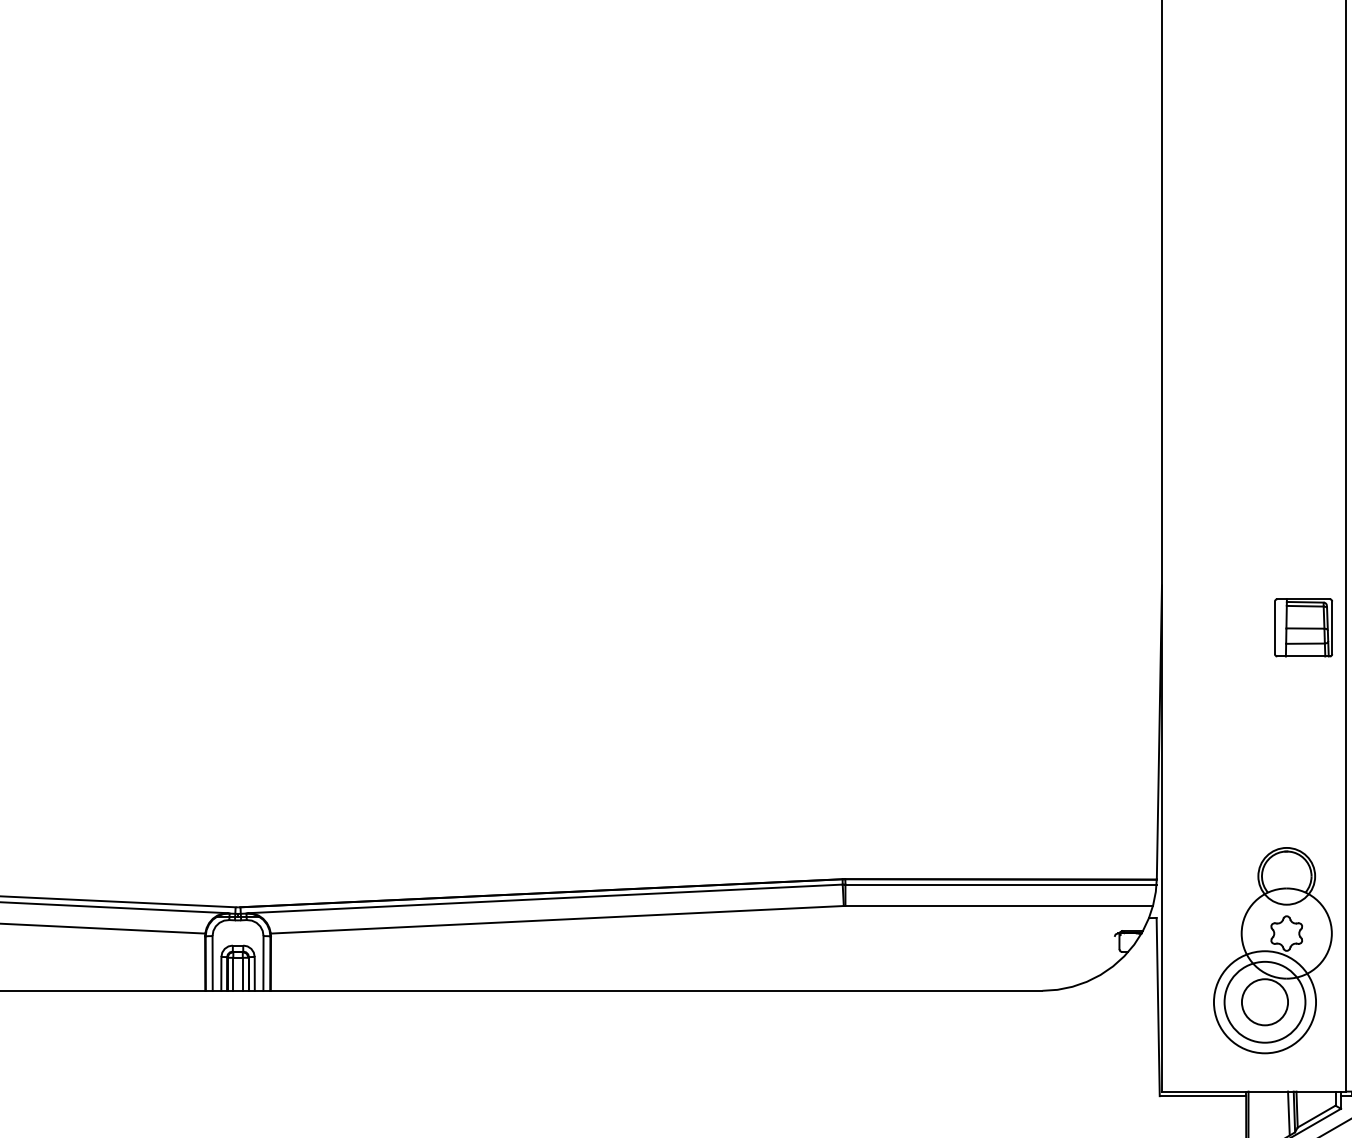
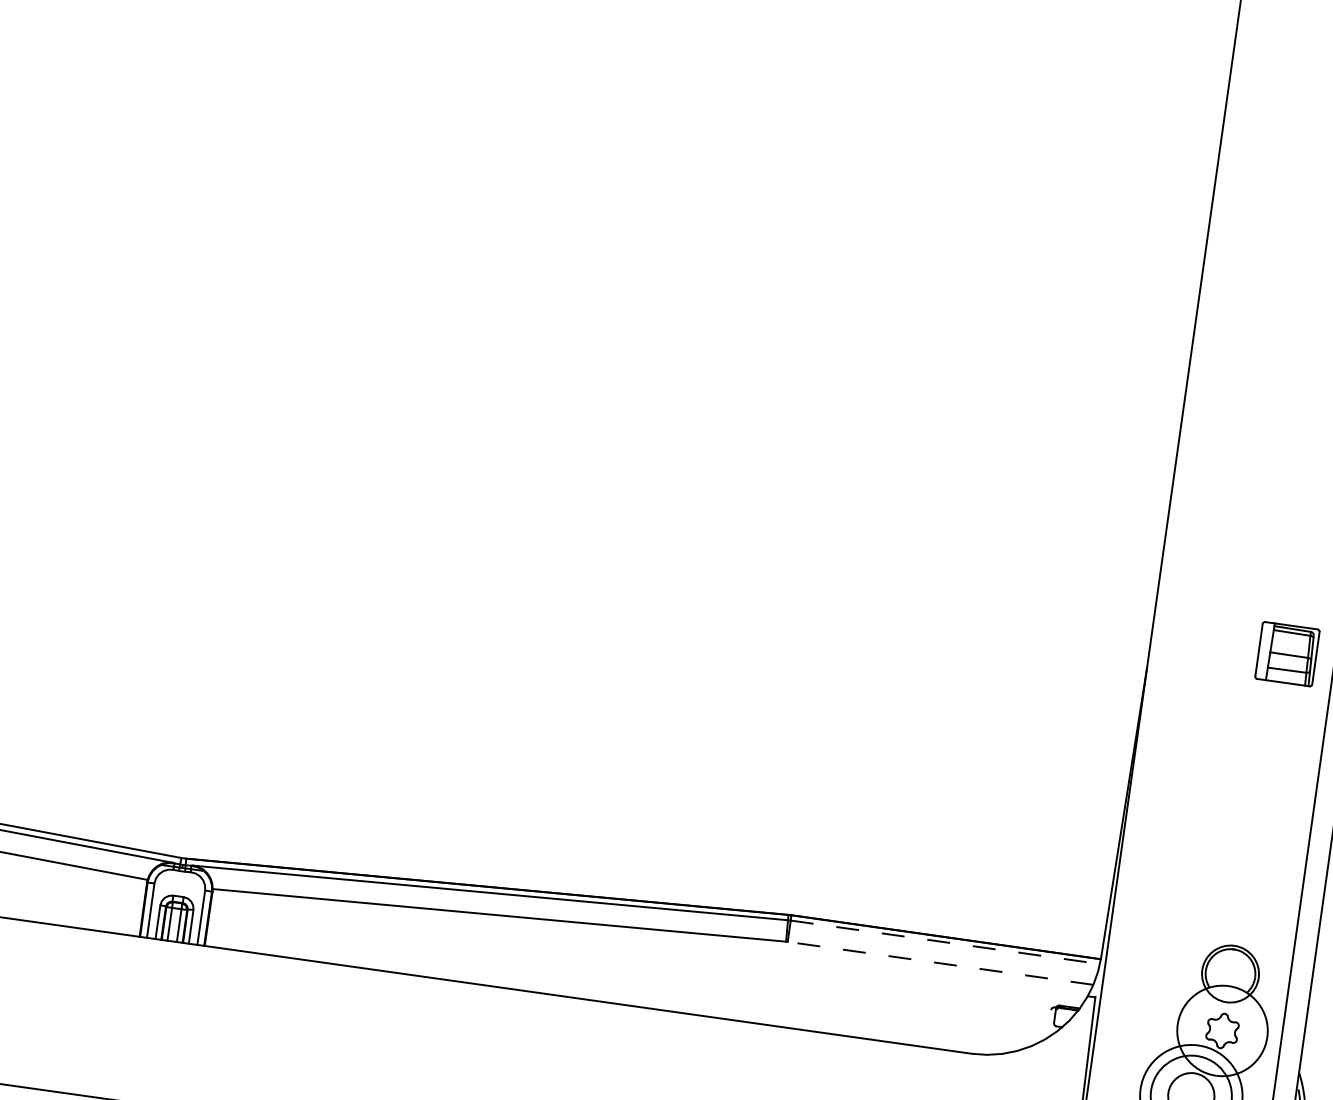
part: (1303, 627) -> (1287, 653), moved
line: (1001, 884) -> (945, 942), solid -> dashed
line: (999, 905) -> (940, 962), solid -> dashed

